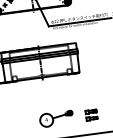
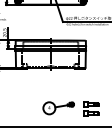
part: (91, 114) -> (91, 108), size x1.43

